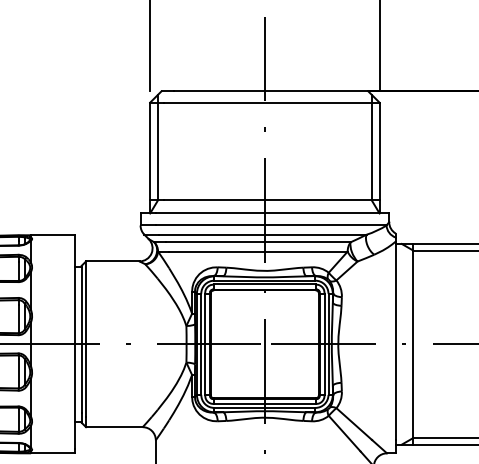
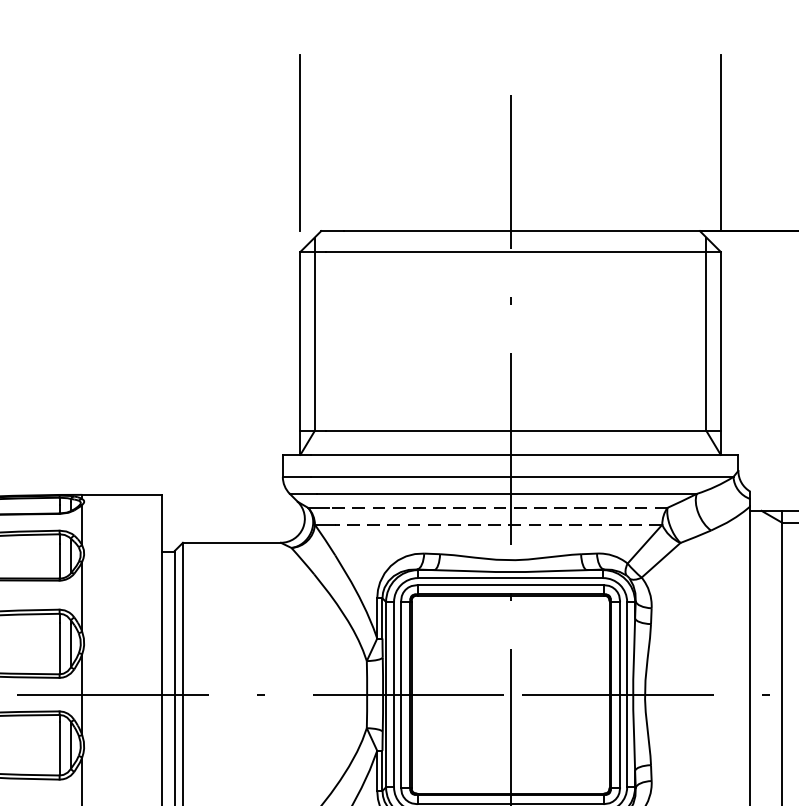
line: (257, 242) -> (497, 508), solid -> dashed
line: (257, 251) -> (497, 524), solid -> dashed

